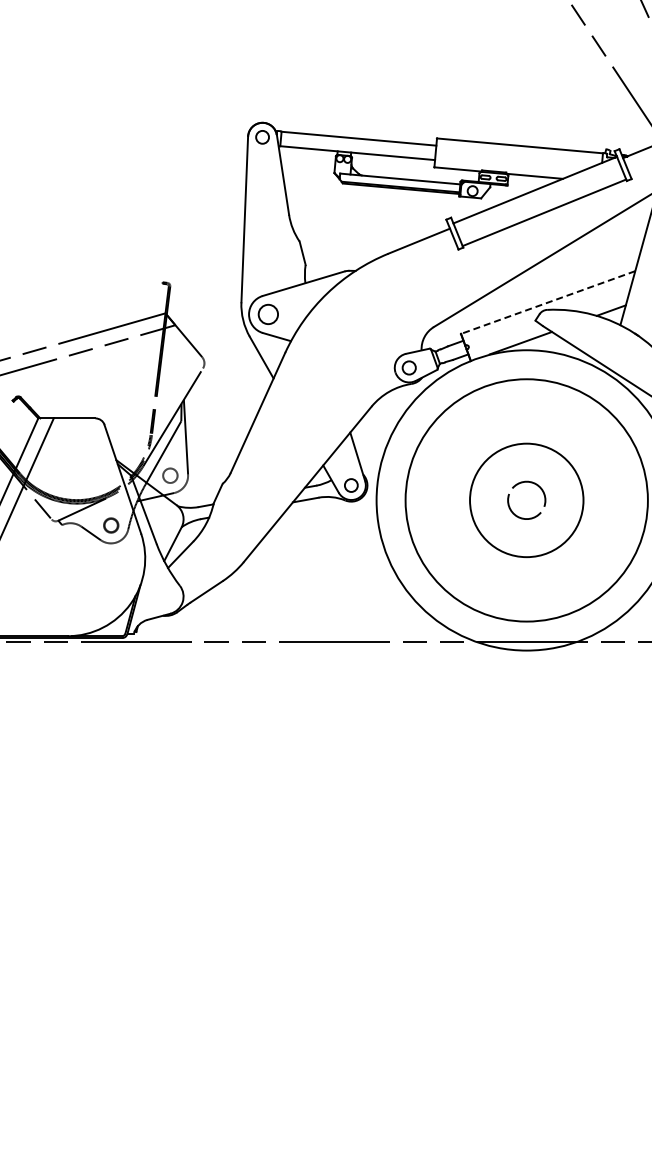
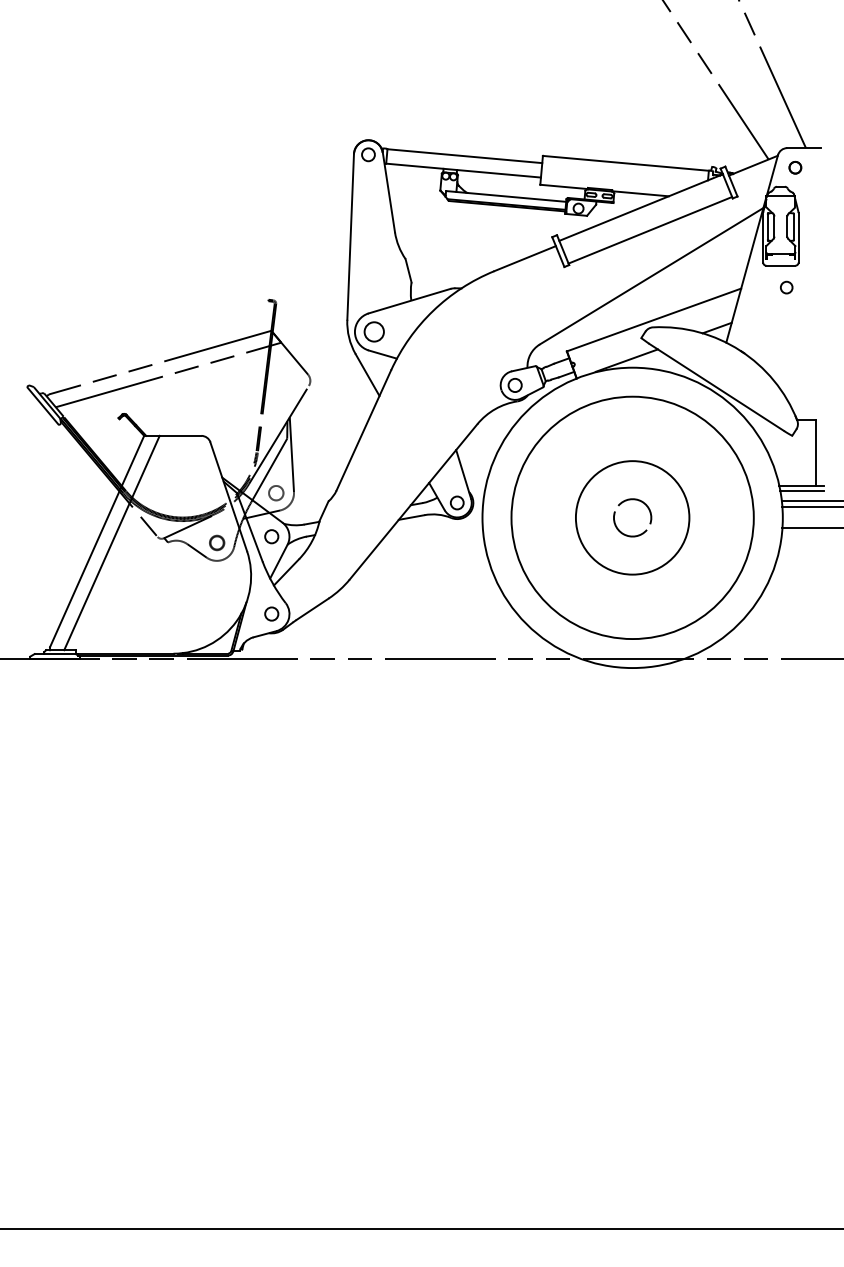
line: (548, 302) -> (654, 319), dashed -> solid
circle: (165, 519) -> (271, 536), added
circle: (165, 596) -> (271, 613), added

